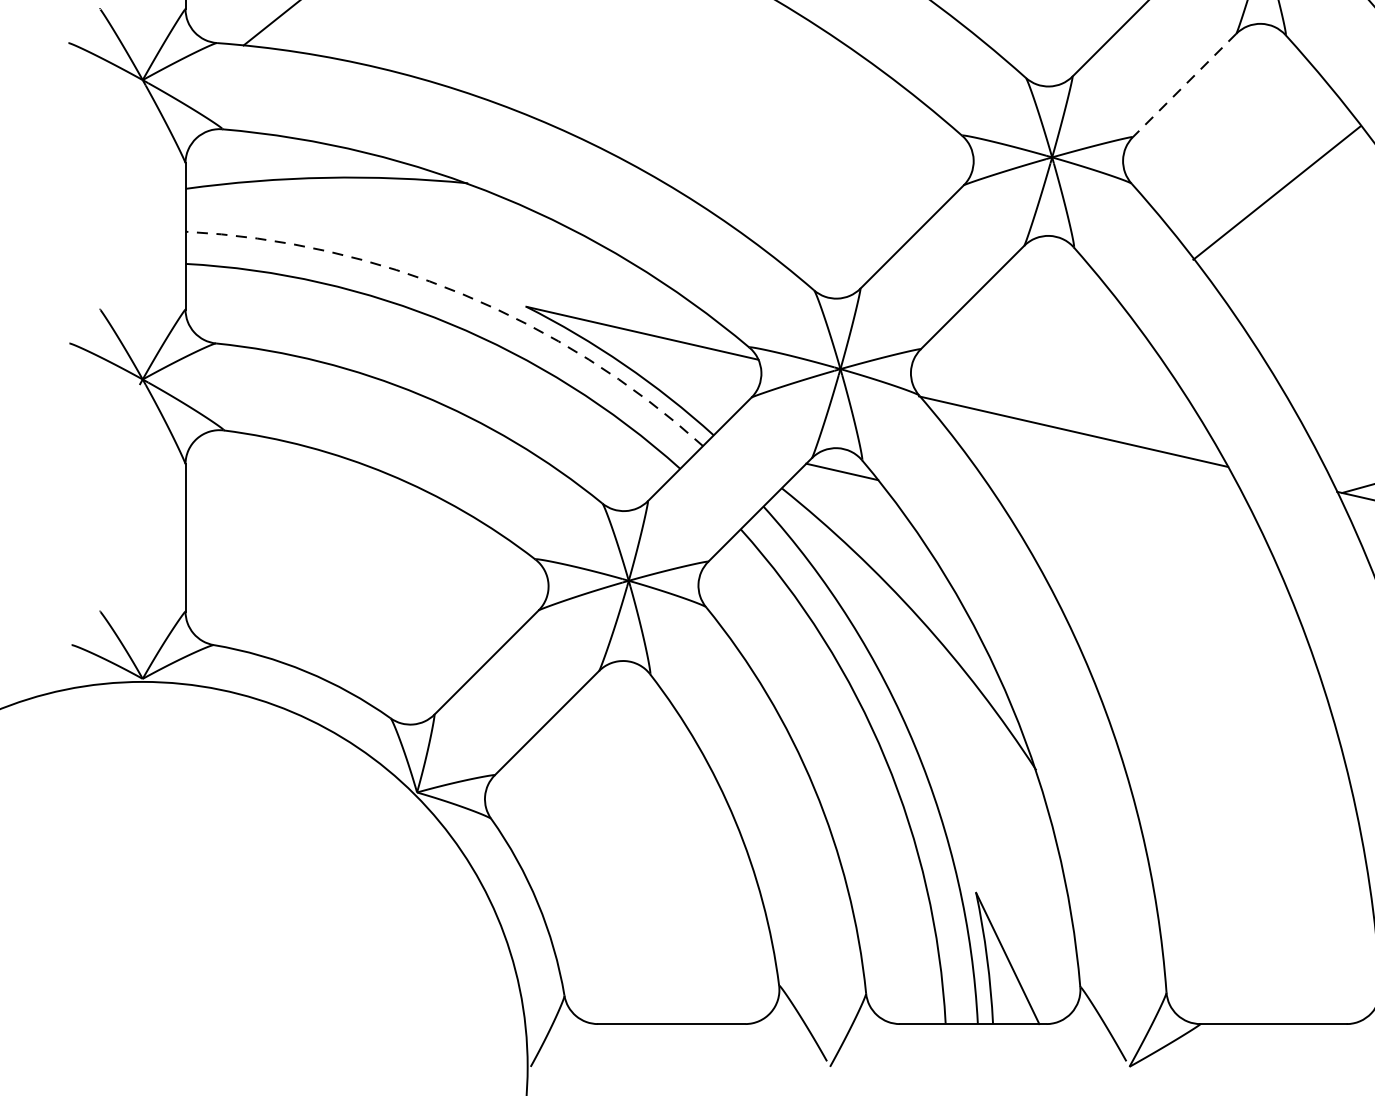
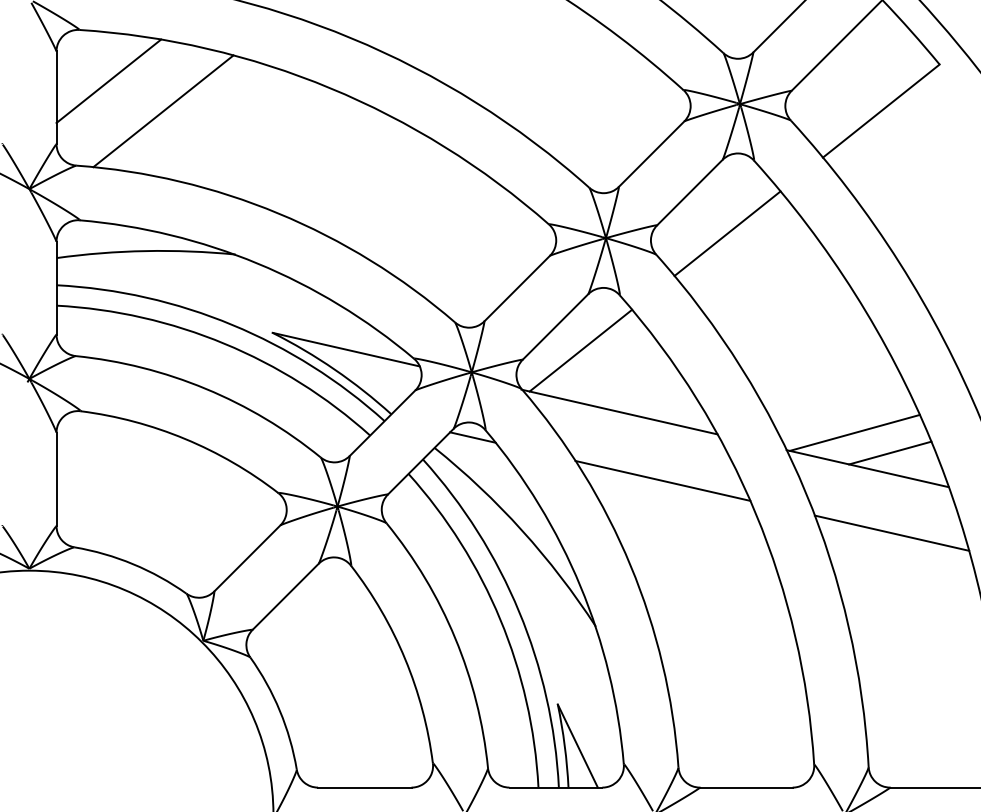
line: (1183, 85) -> (689, 192), dashed -> solid
line: (1276, 192) -> (727, 233), moved
arc: (463, 293) -> (232, 324), dashed -> solid
line: (1011, 334) -> (580, 350), added
line: (1141, 539) -> (662, 480), added

